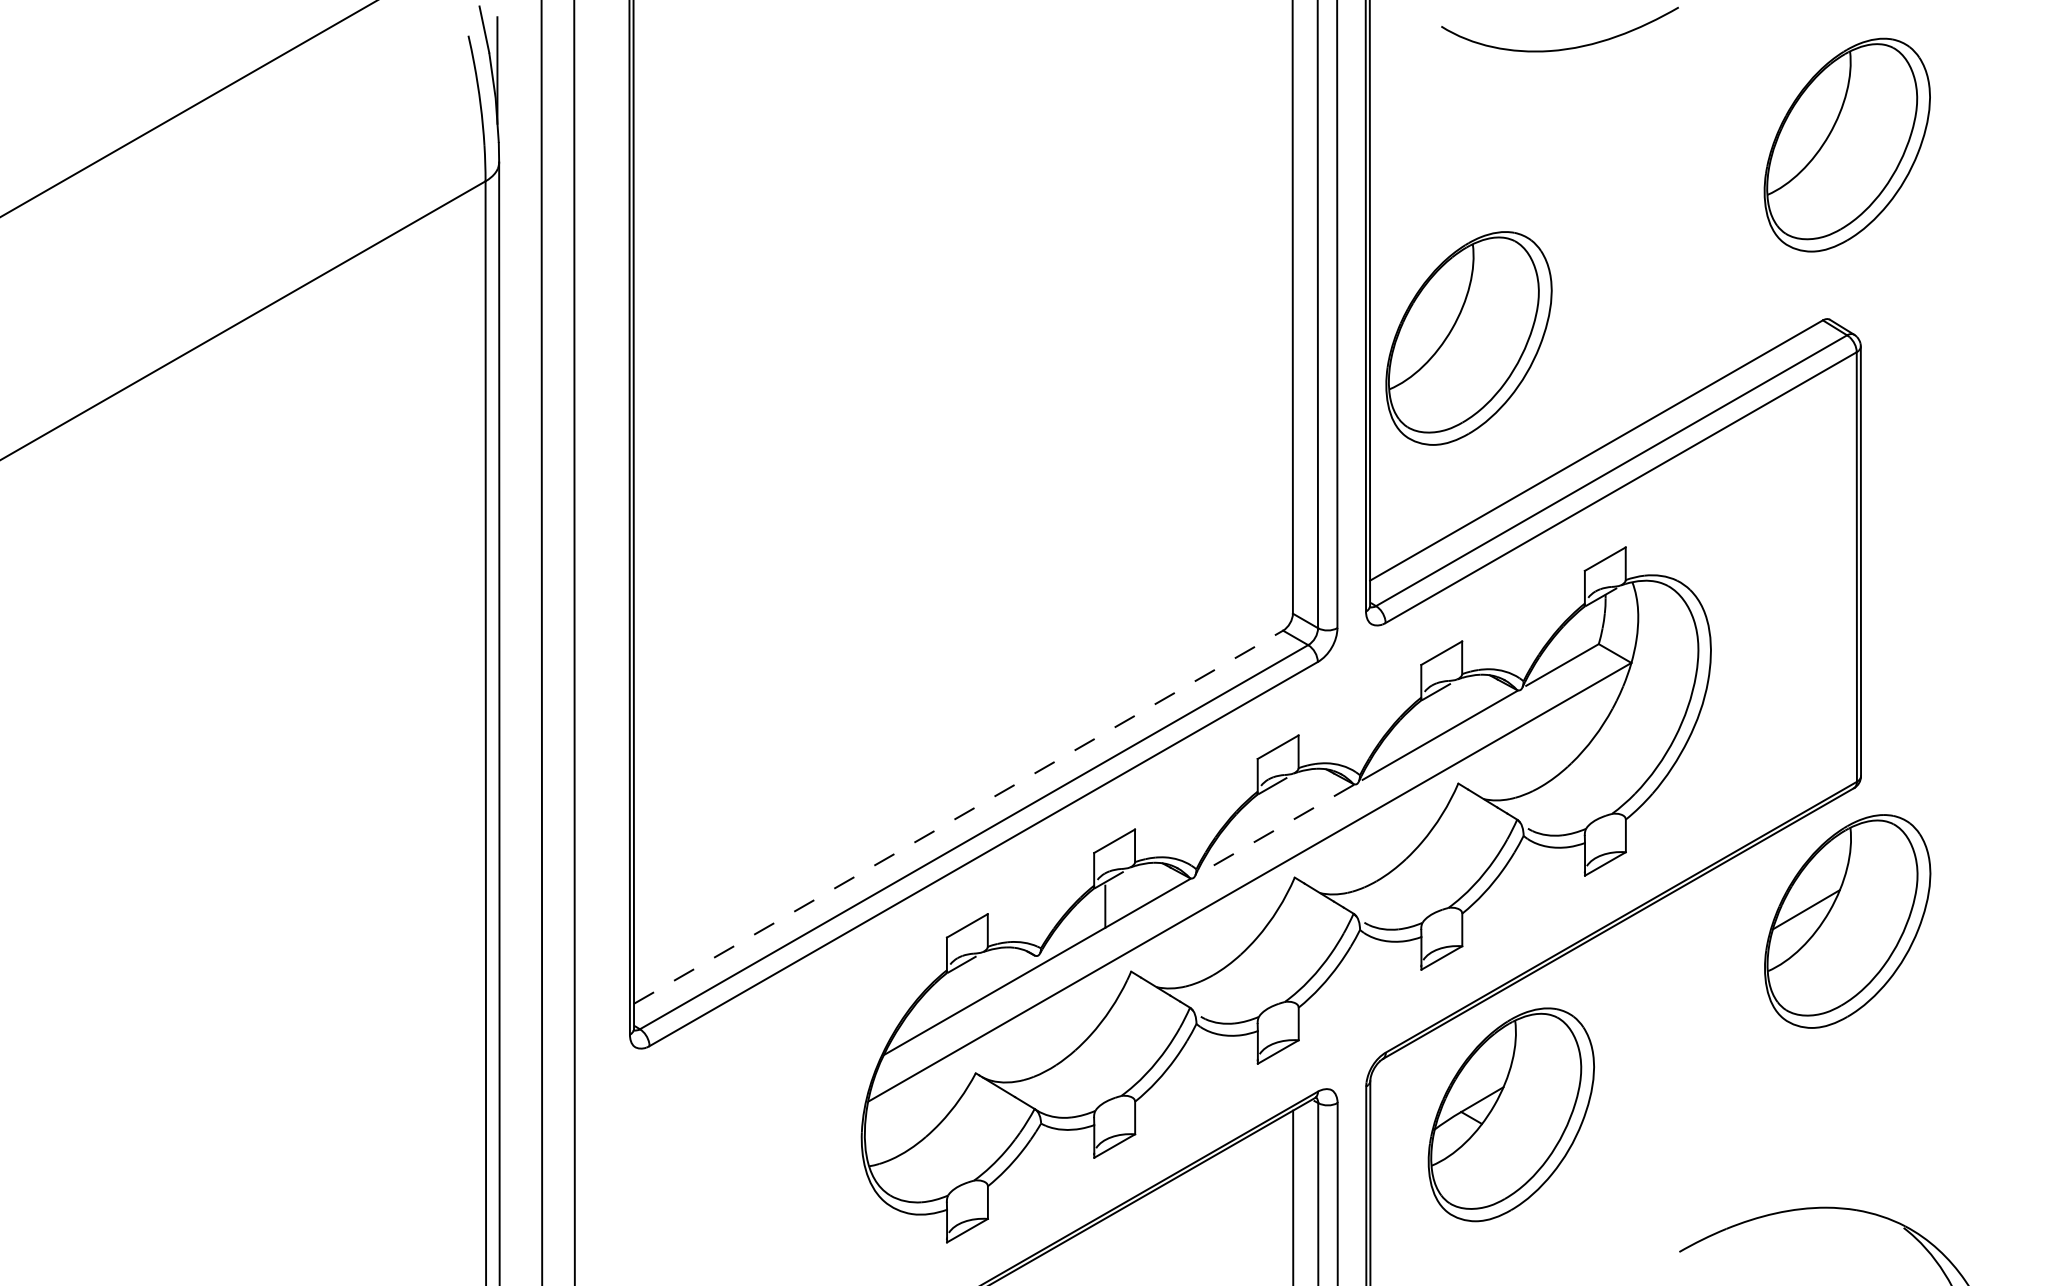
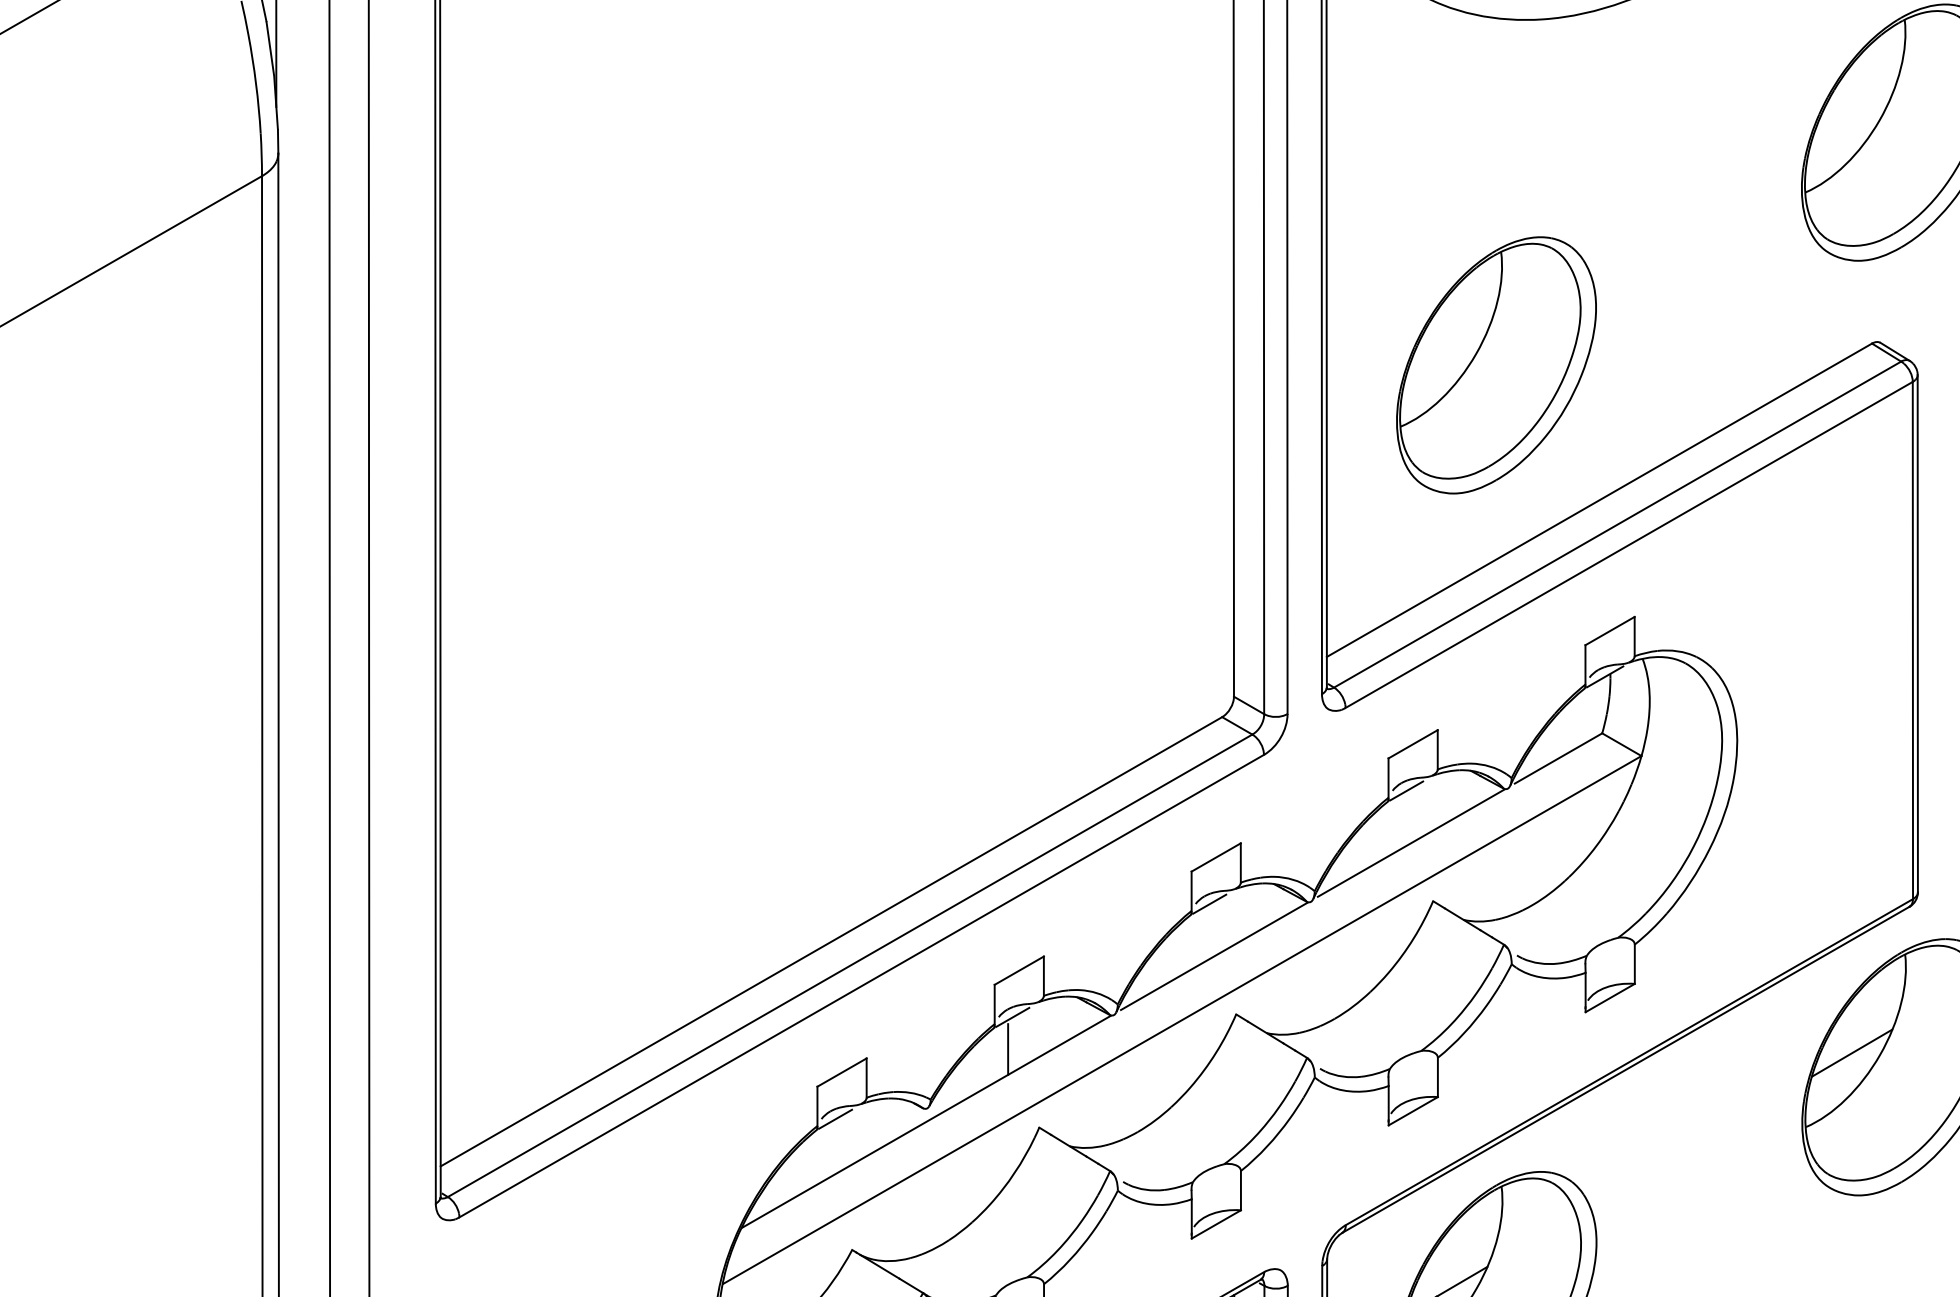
part: (1468, 338) -> (1495, 365), moved
line: (958, 816) -> (831, 940), dashed -> solid
line: (1276, 829) -> (1214, 956), dashed -> solid

